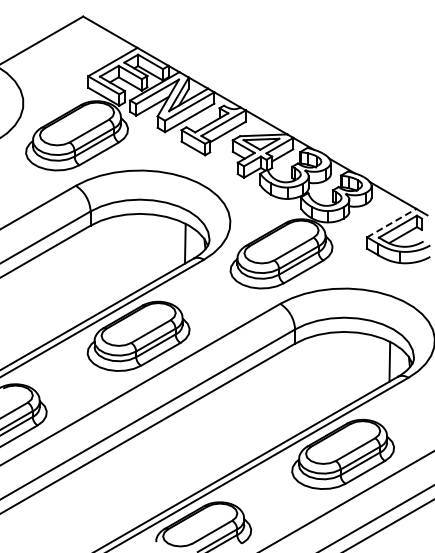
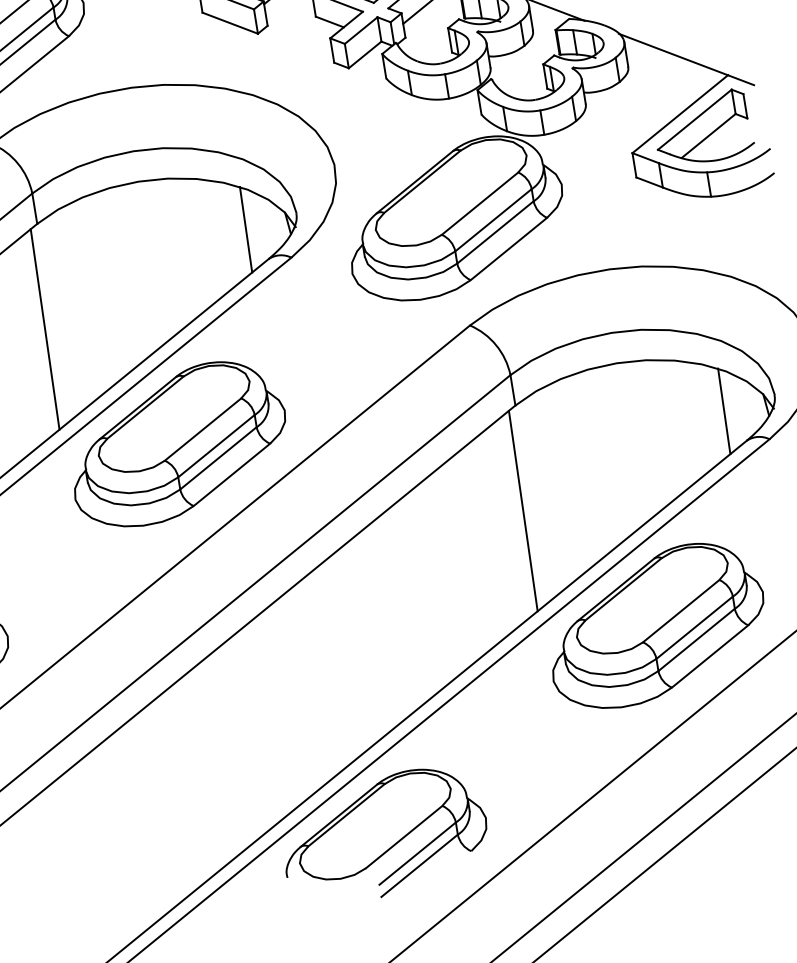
line: (392, 222) -> (681, 112), dashed -> solid
line: (86, 274) -> (45, 329), added
line: (290, 392) -> (522, 511), added

